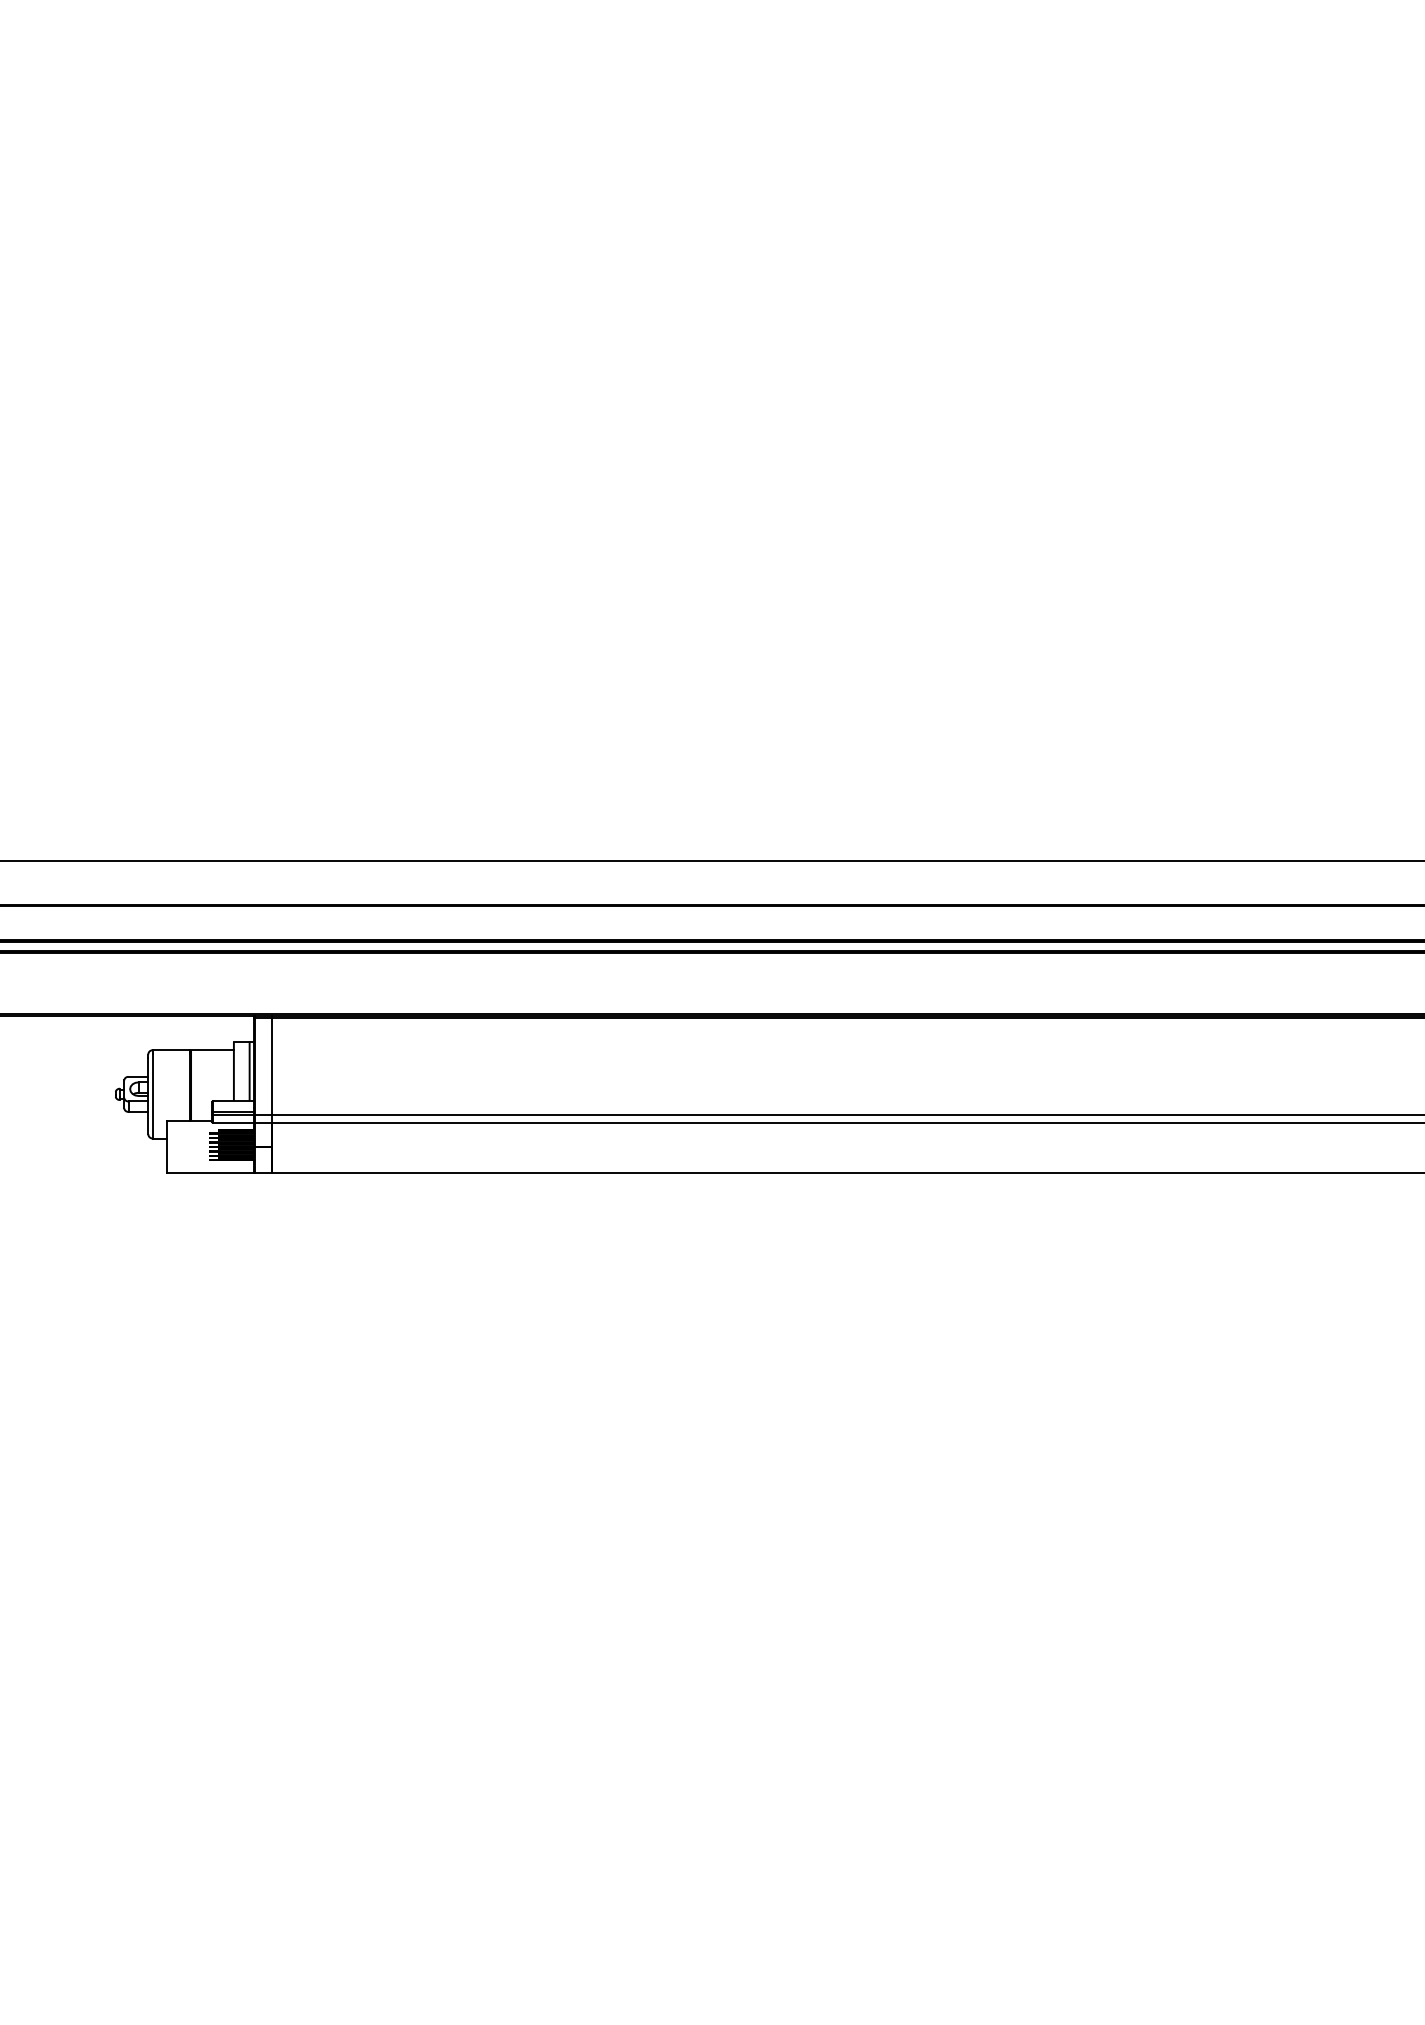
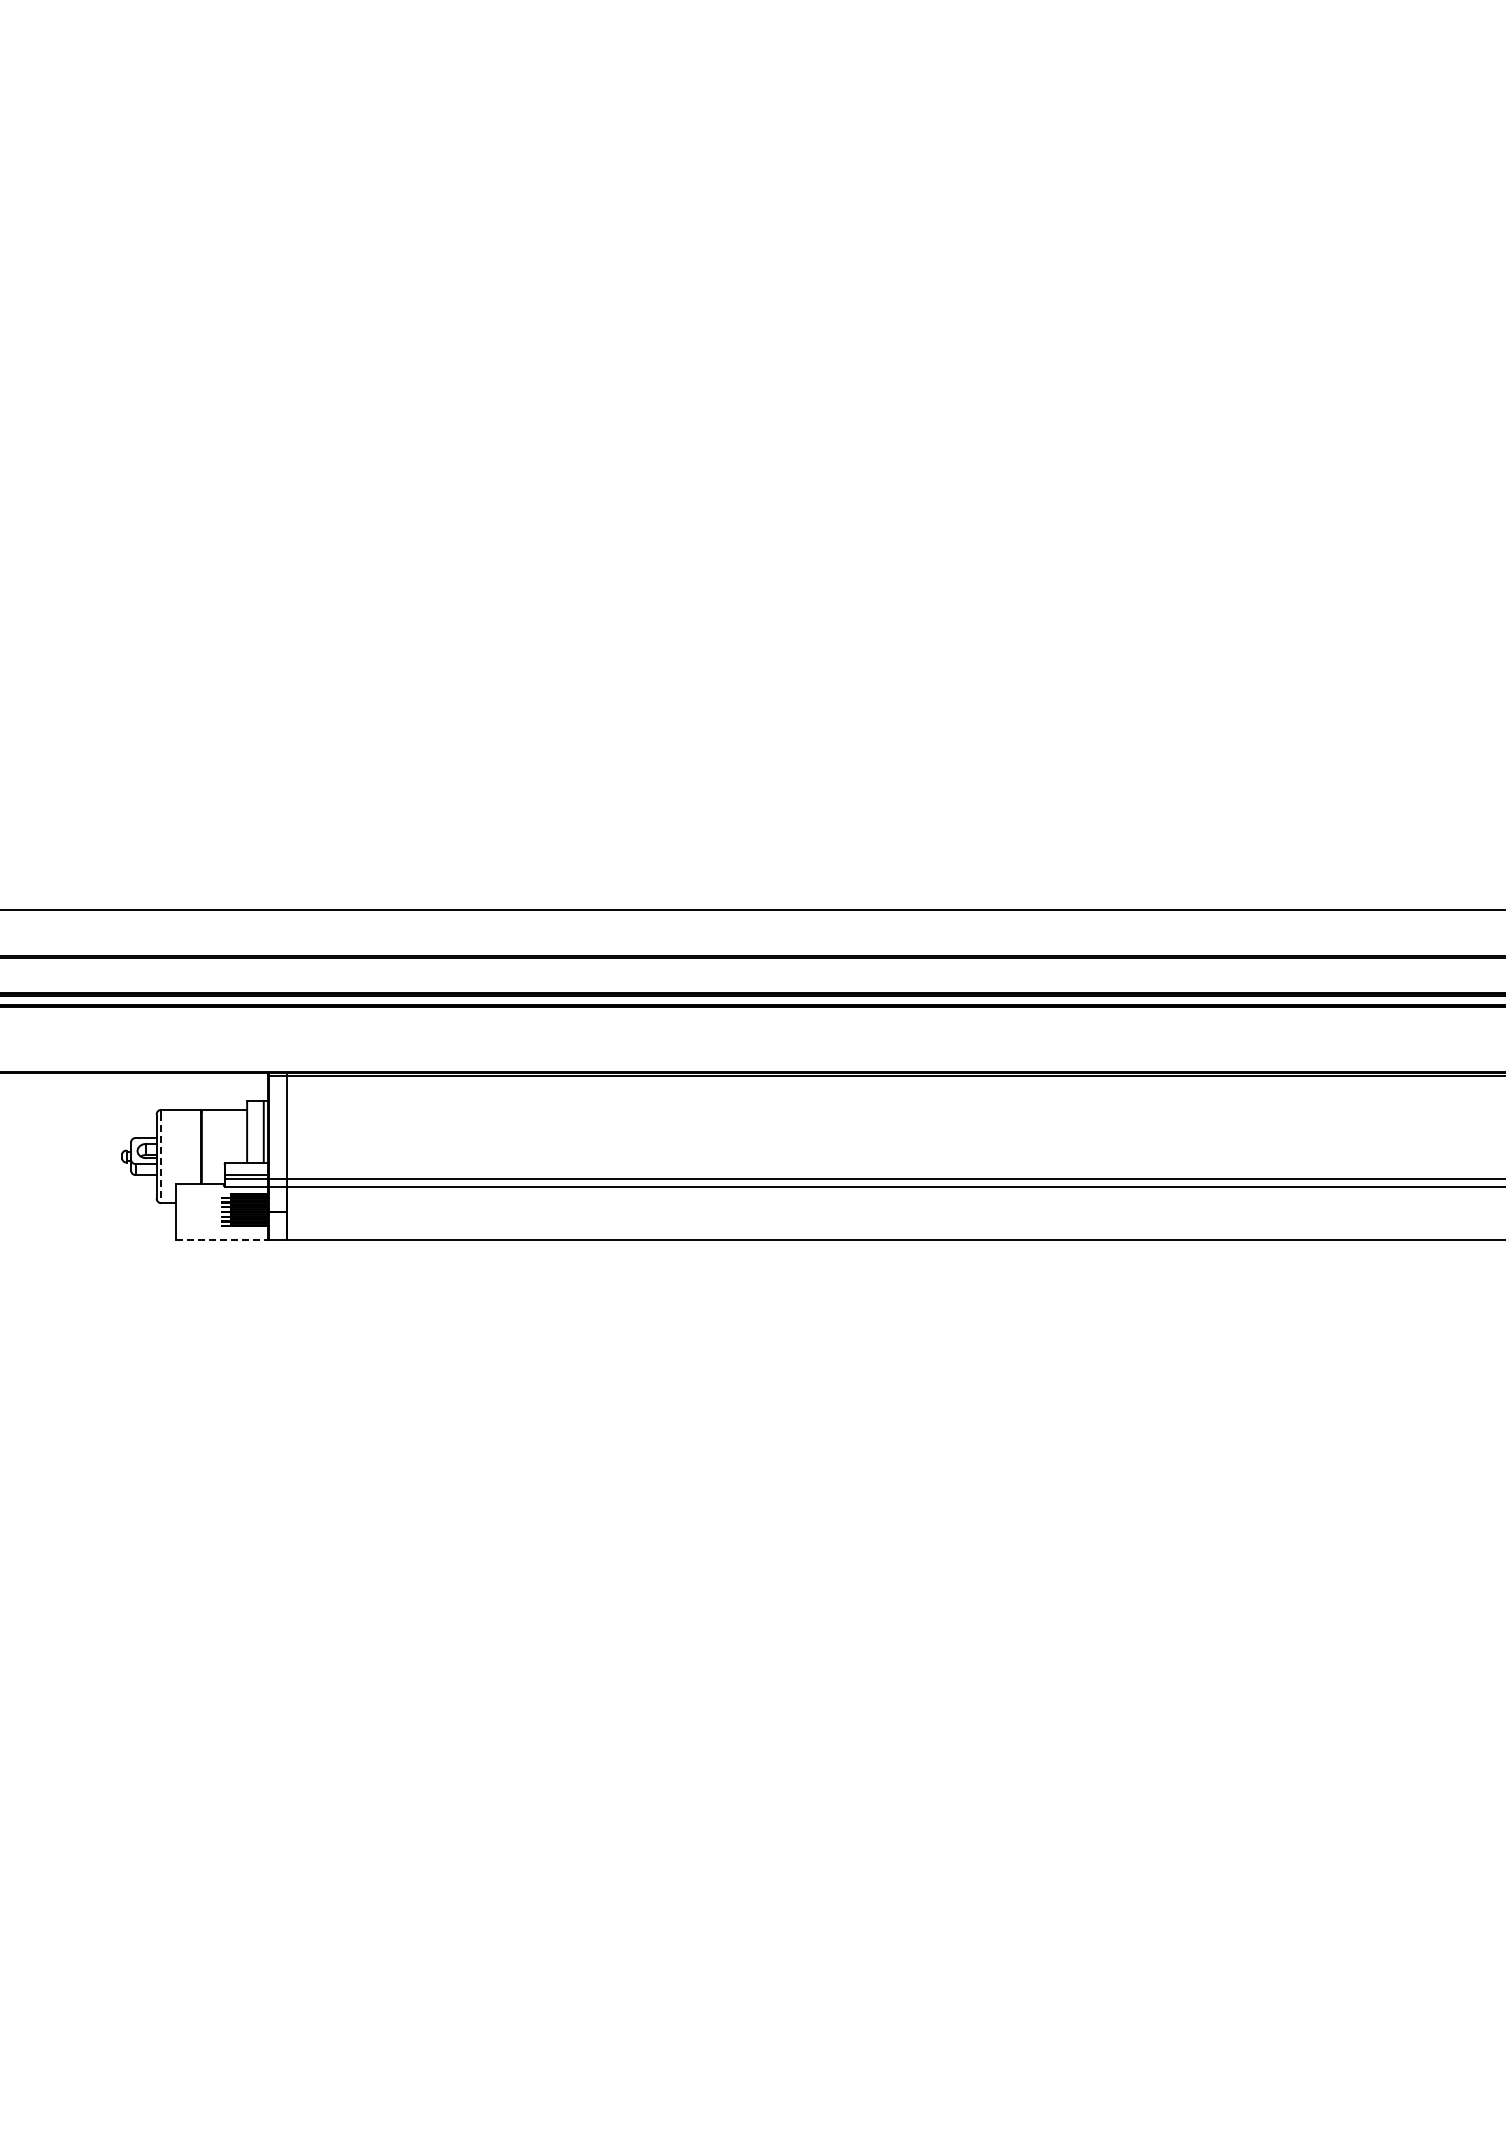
line: (152, 1096) -> (161, 1158), solid -> dashed
line: (210, 1172) -> (222, 1239), solid -> dashed

